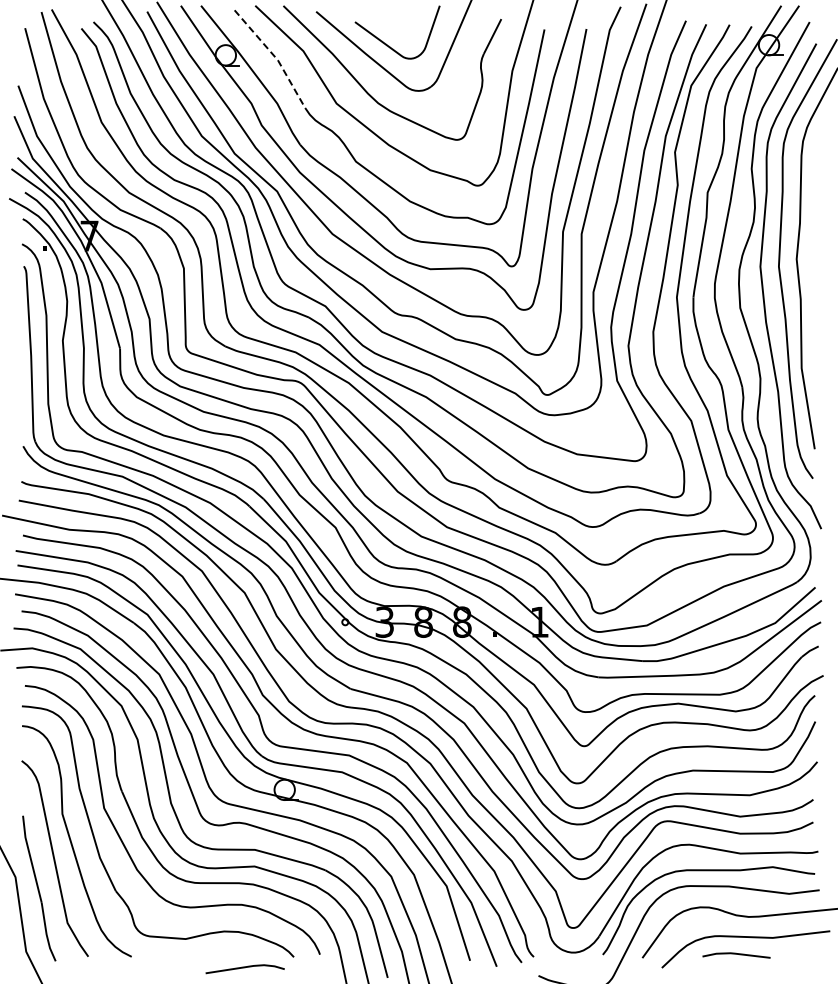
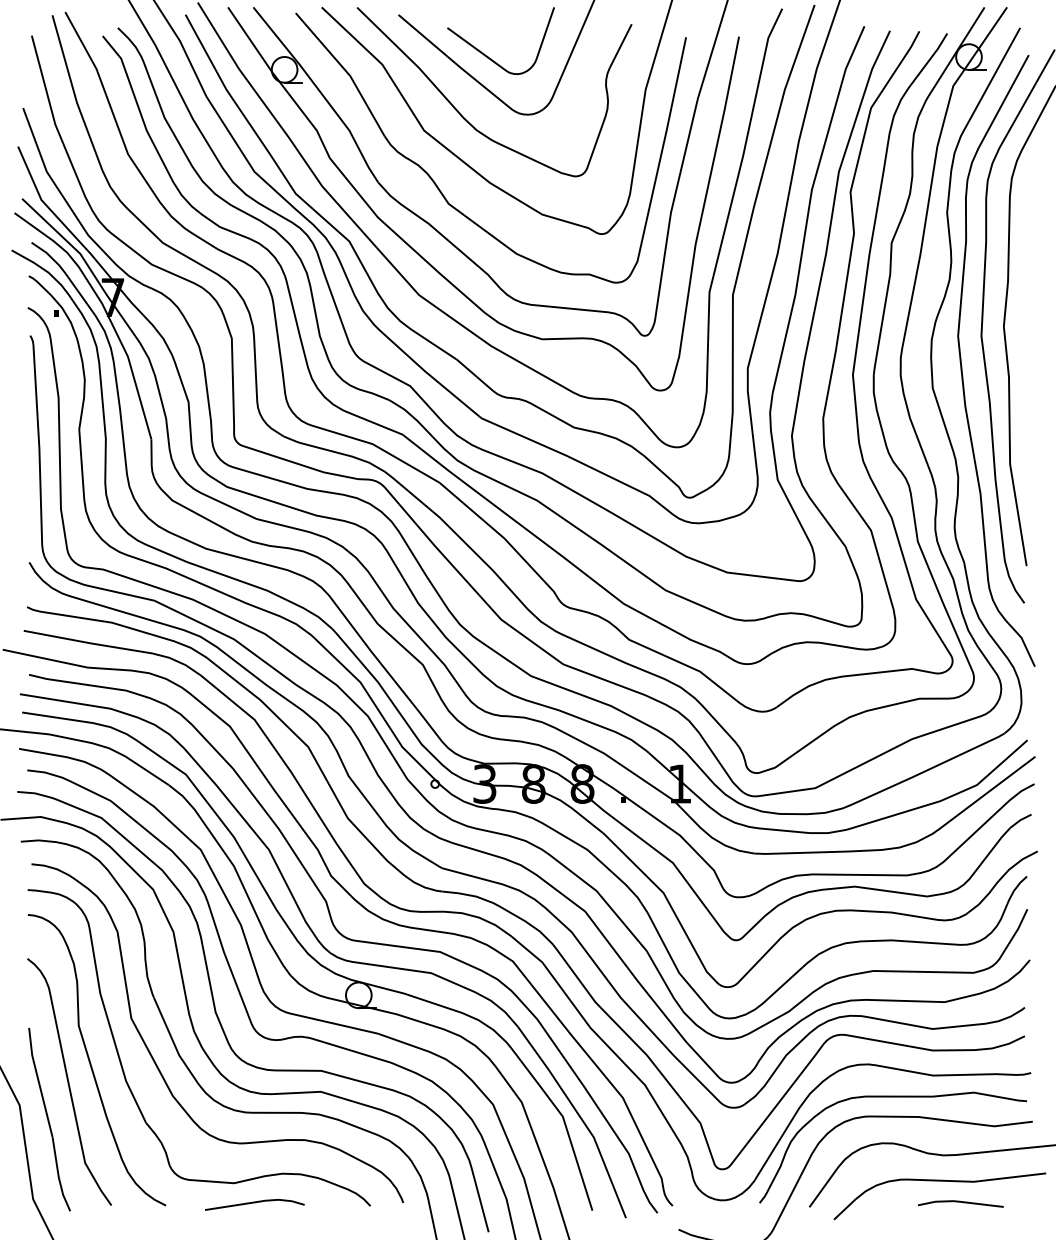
line: (274, 56) -> (345, 71), dashed -> solid
line: (736, 954) -> (960, 1202), moved
line: (244, 968) -> (253, 1203), moved

